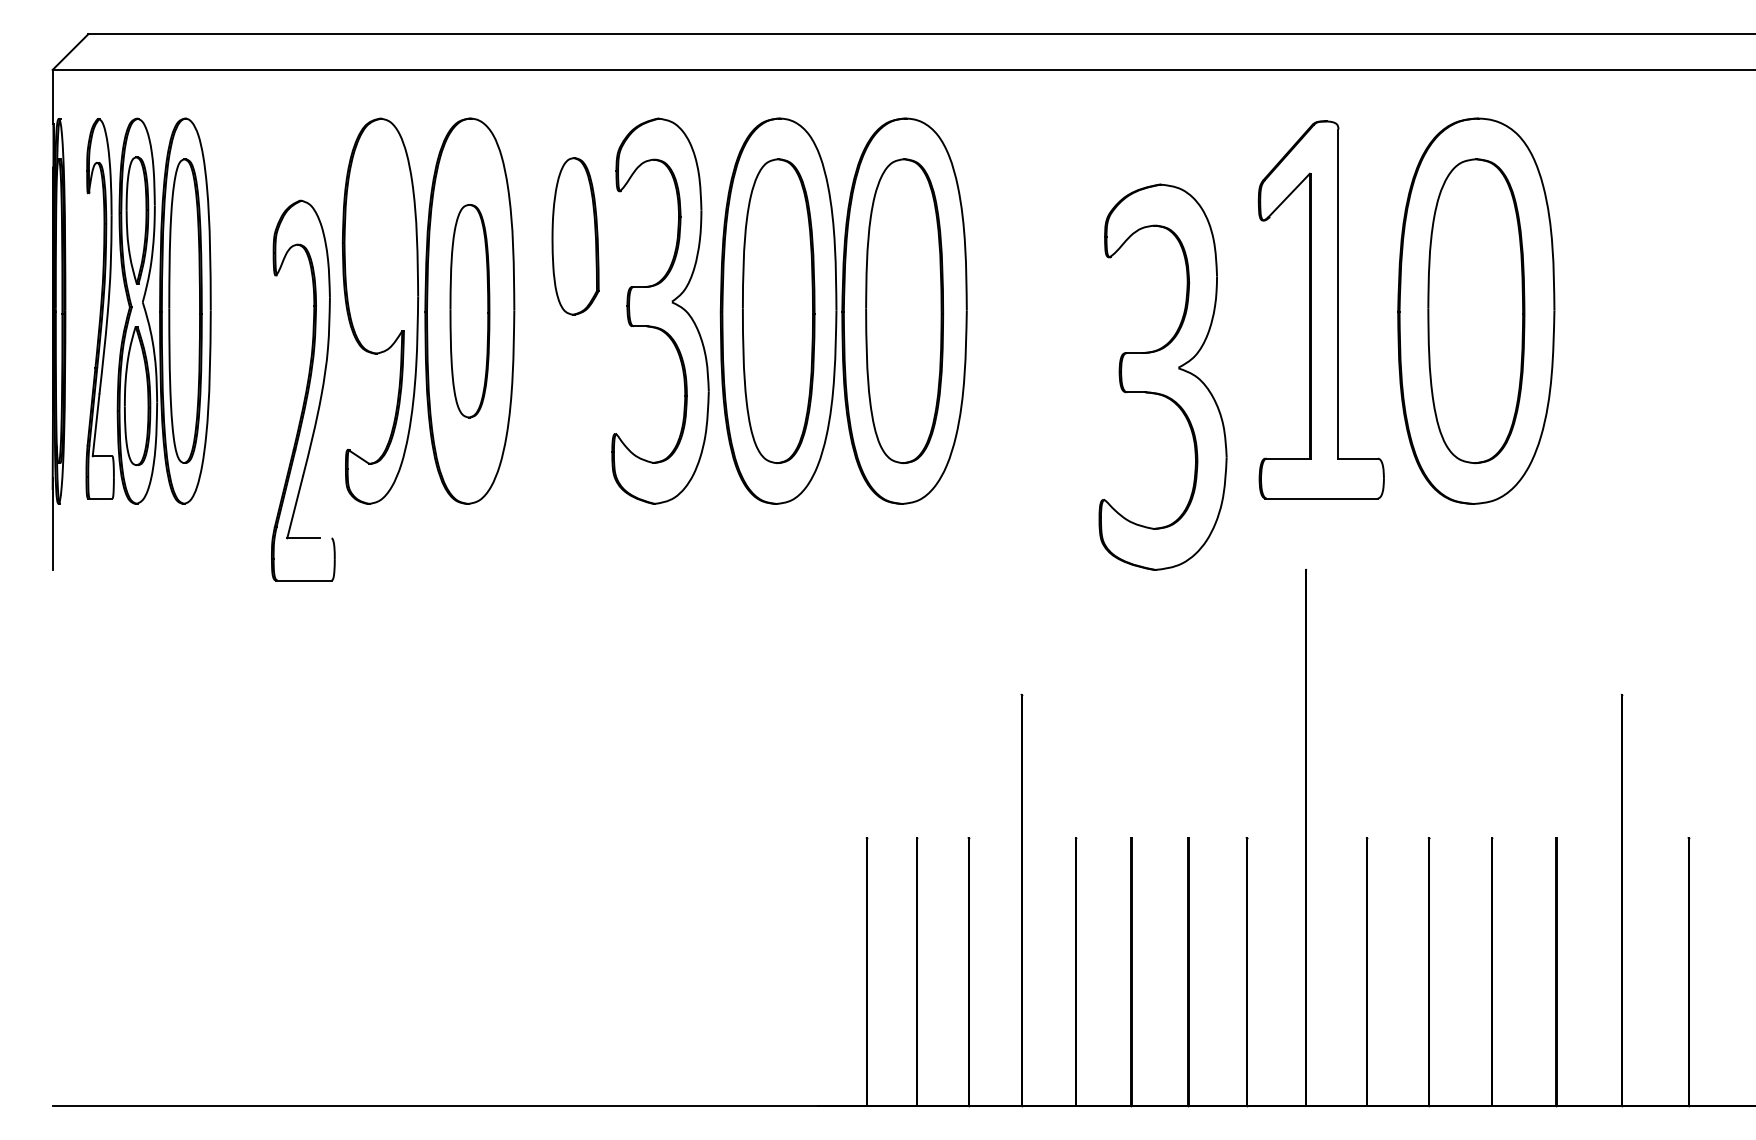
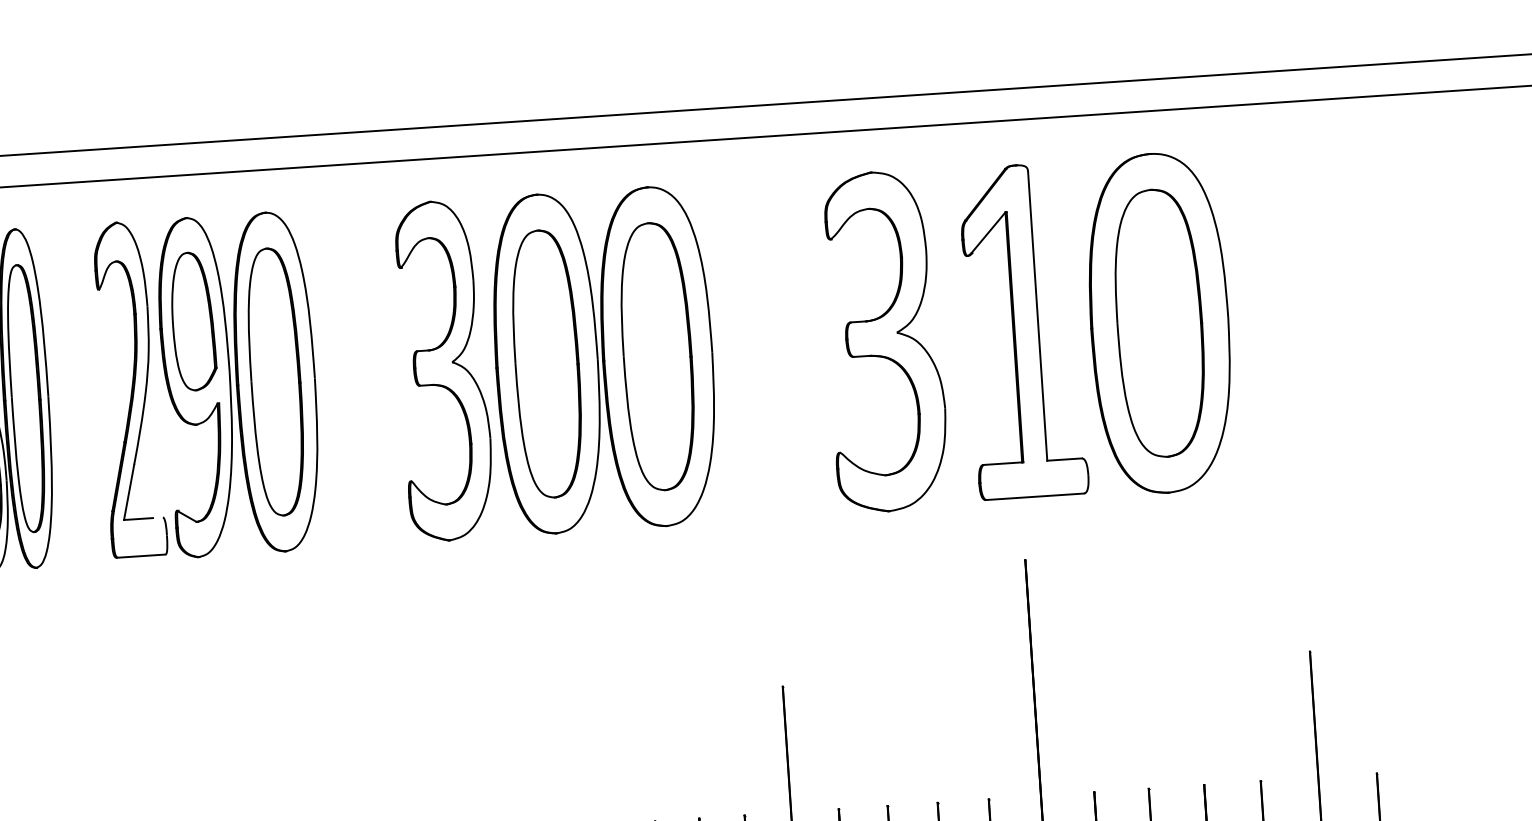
part: (575, 236) -> (193, 321), moved
part: (469, 310) -> (275, 381), size x1.43
part: (1162, 376) -> (884, 340), moved
part: (303, 390) -> (129, 389), moved

